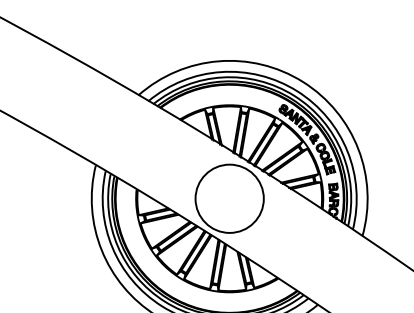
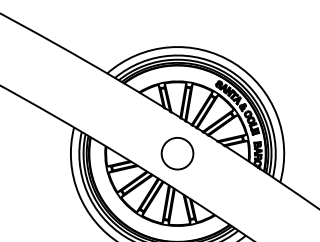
circle: (229, 198) -> (177, 153), size x0.6

